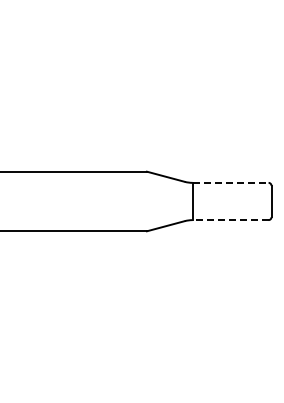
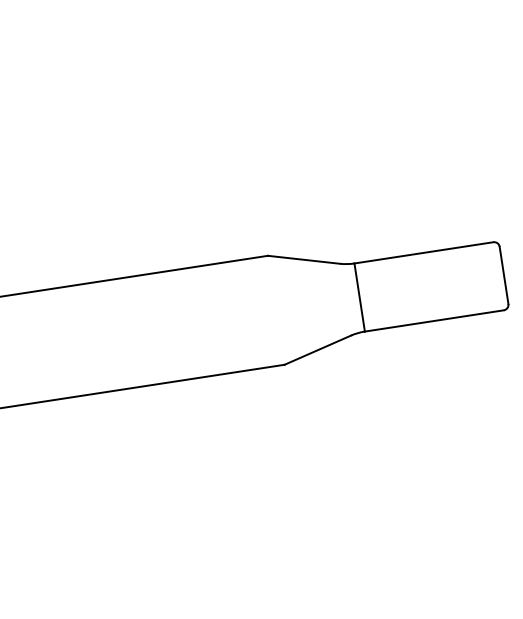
line: (230, 182) -> (423, 252), dashed -> solid
line: (230, 220) -> (434, 321), dashed -> solid

